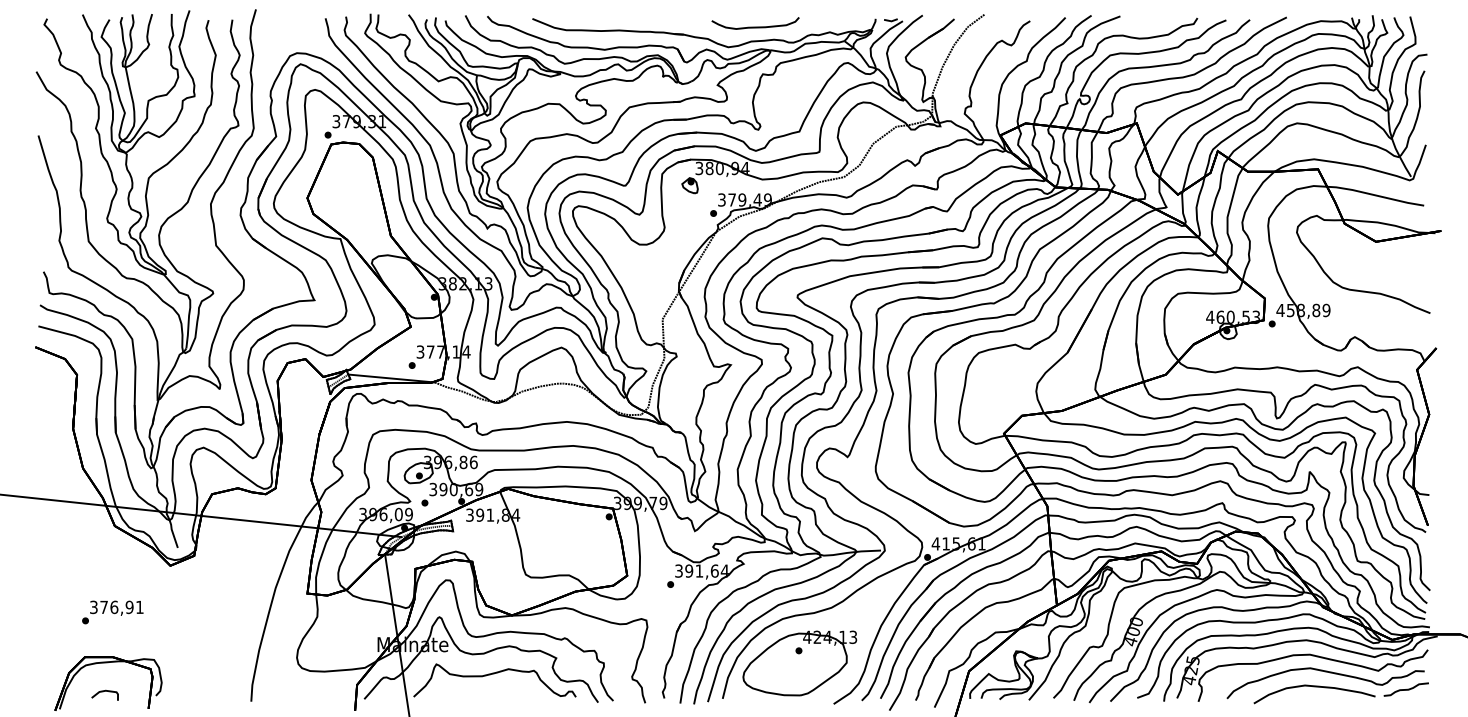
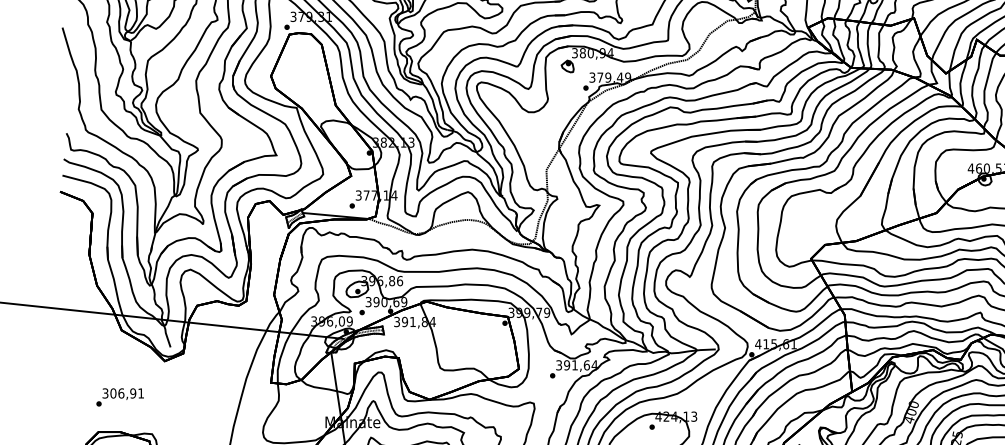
text: (104, 607) -> (113, 393), 376,91 -> 306,91

